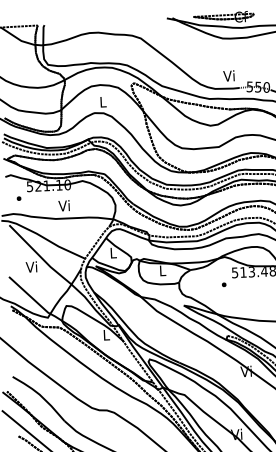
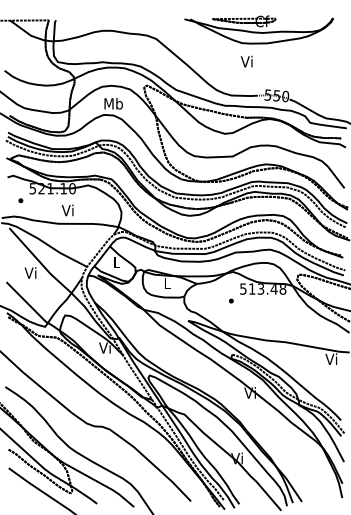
text: (228, 75) -> (246, 61), moved
text: (102, 101) -> (113, 103), L -> Mb
text: (105, 334) -> (104, 347), L -> Vi

